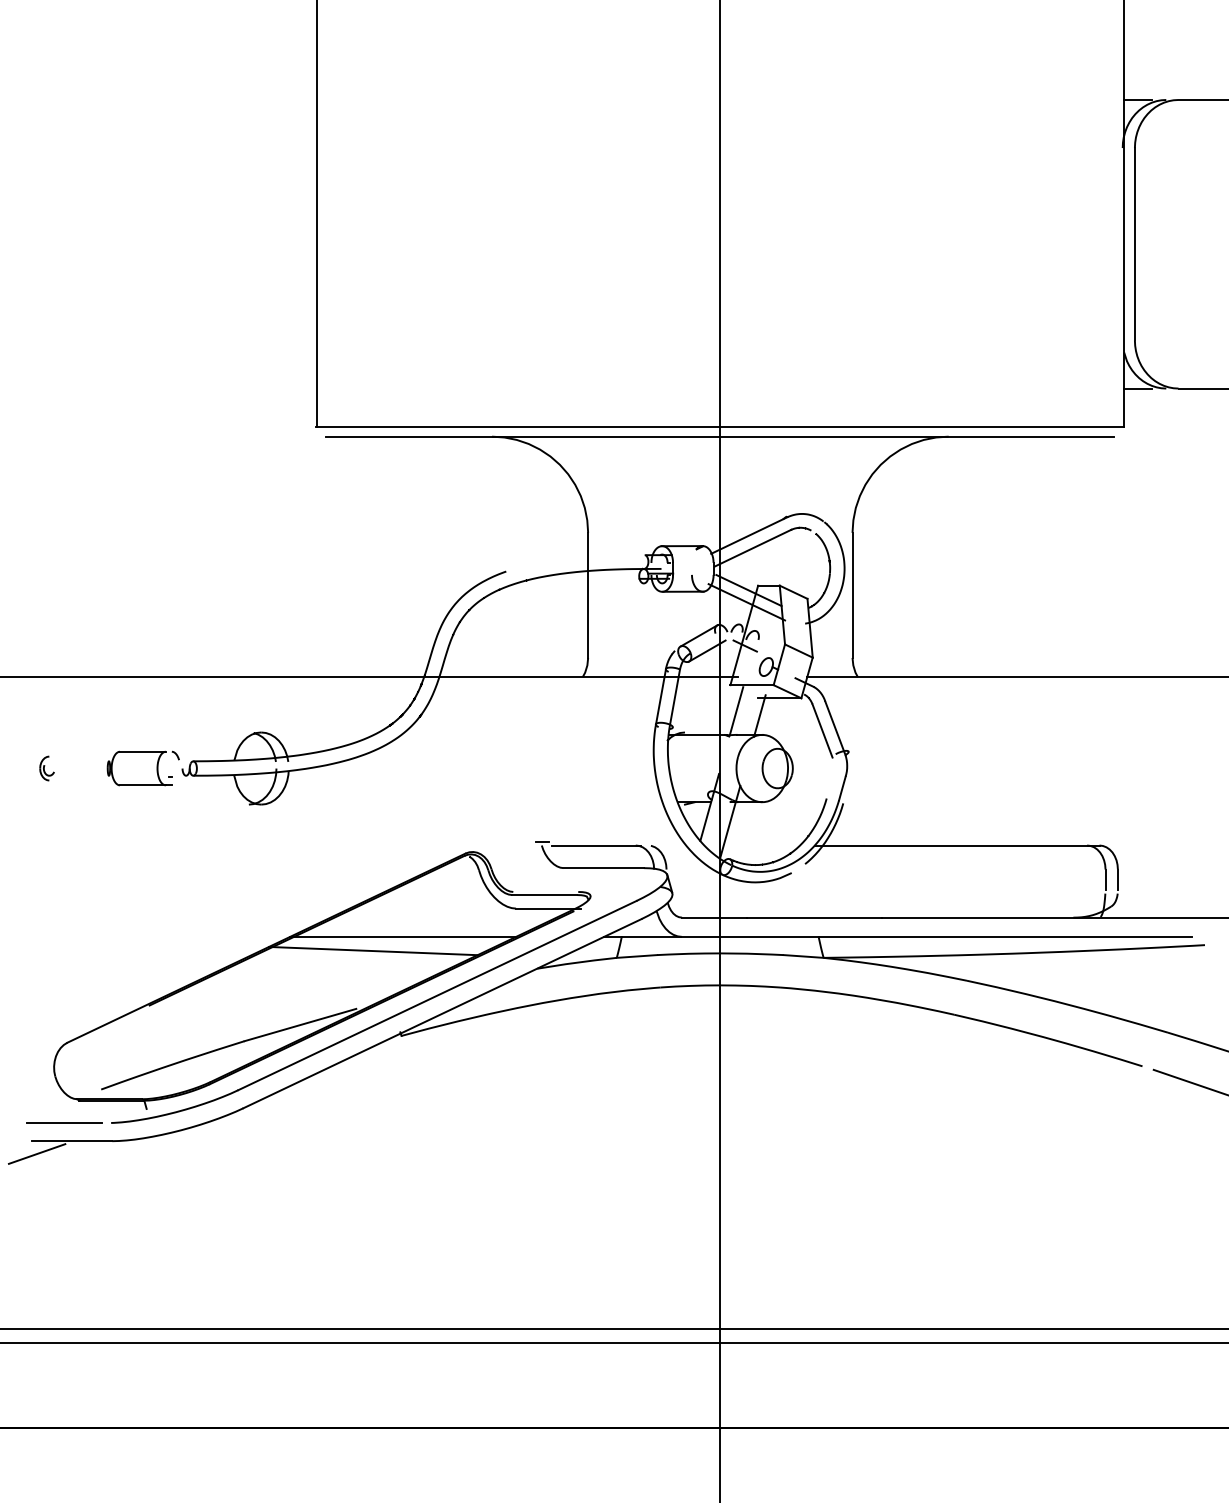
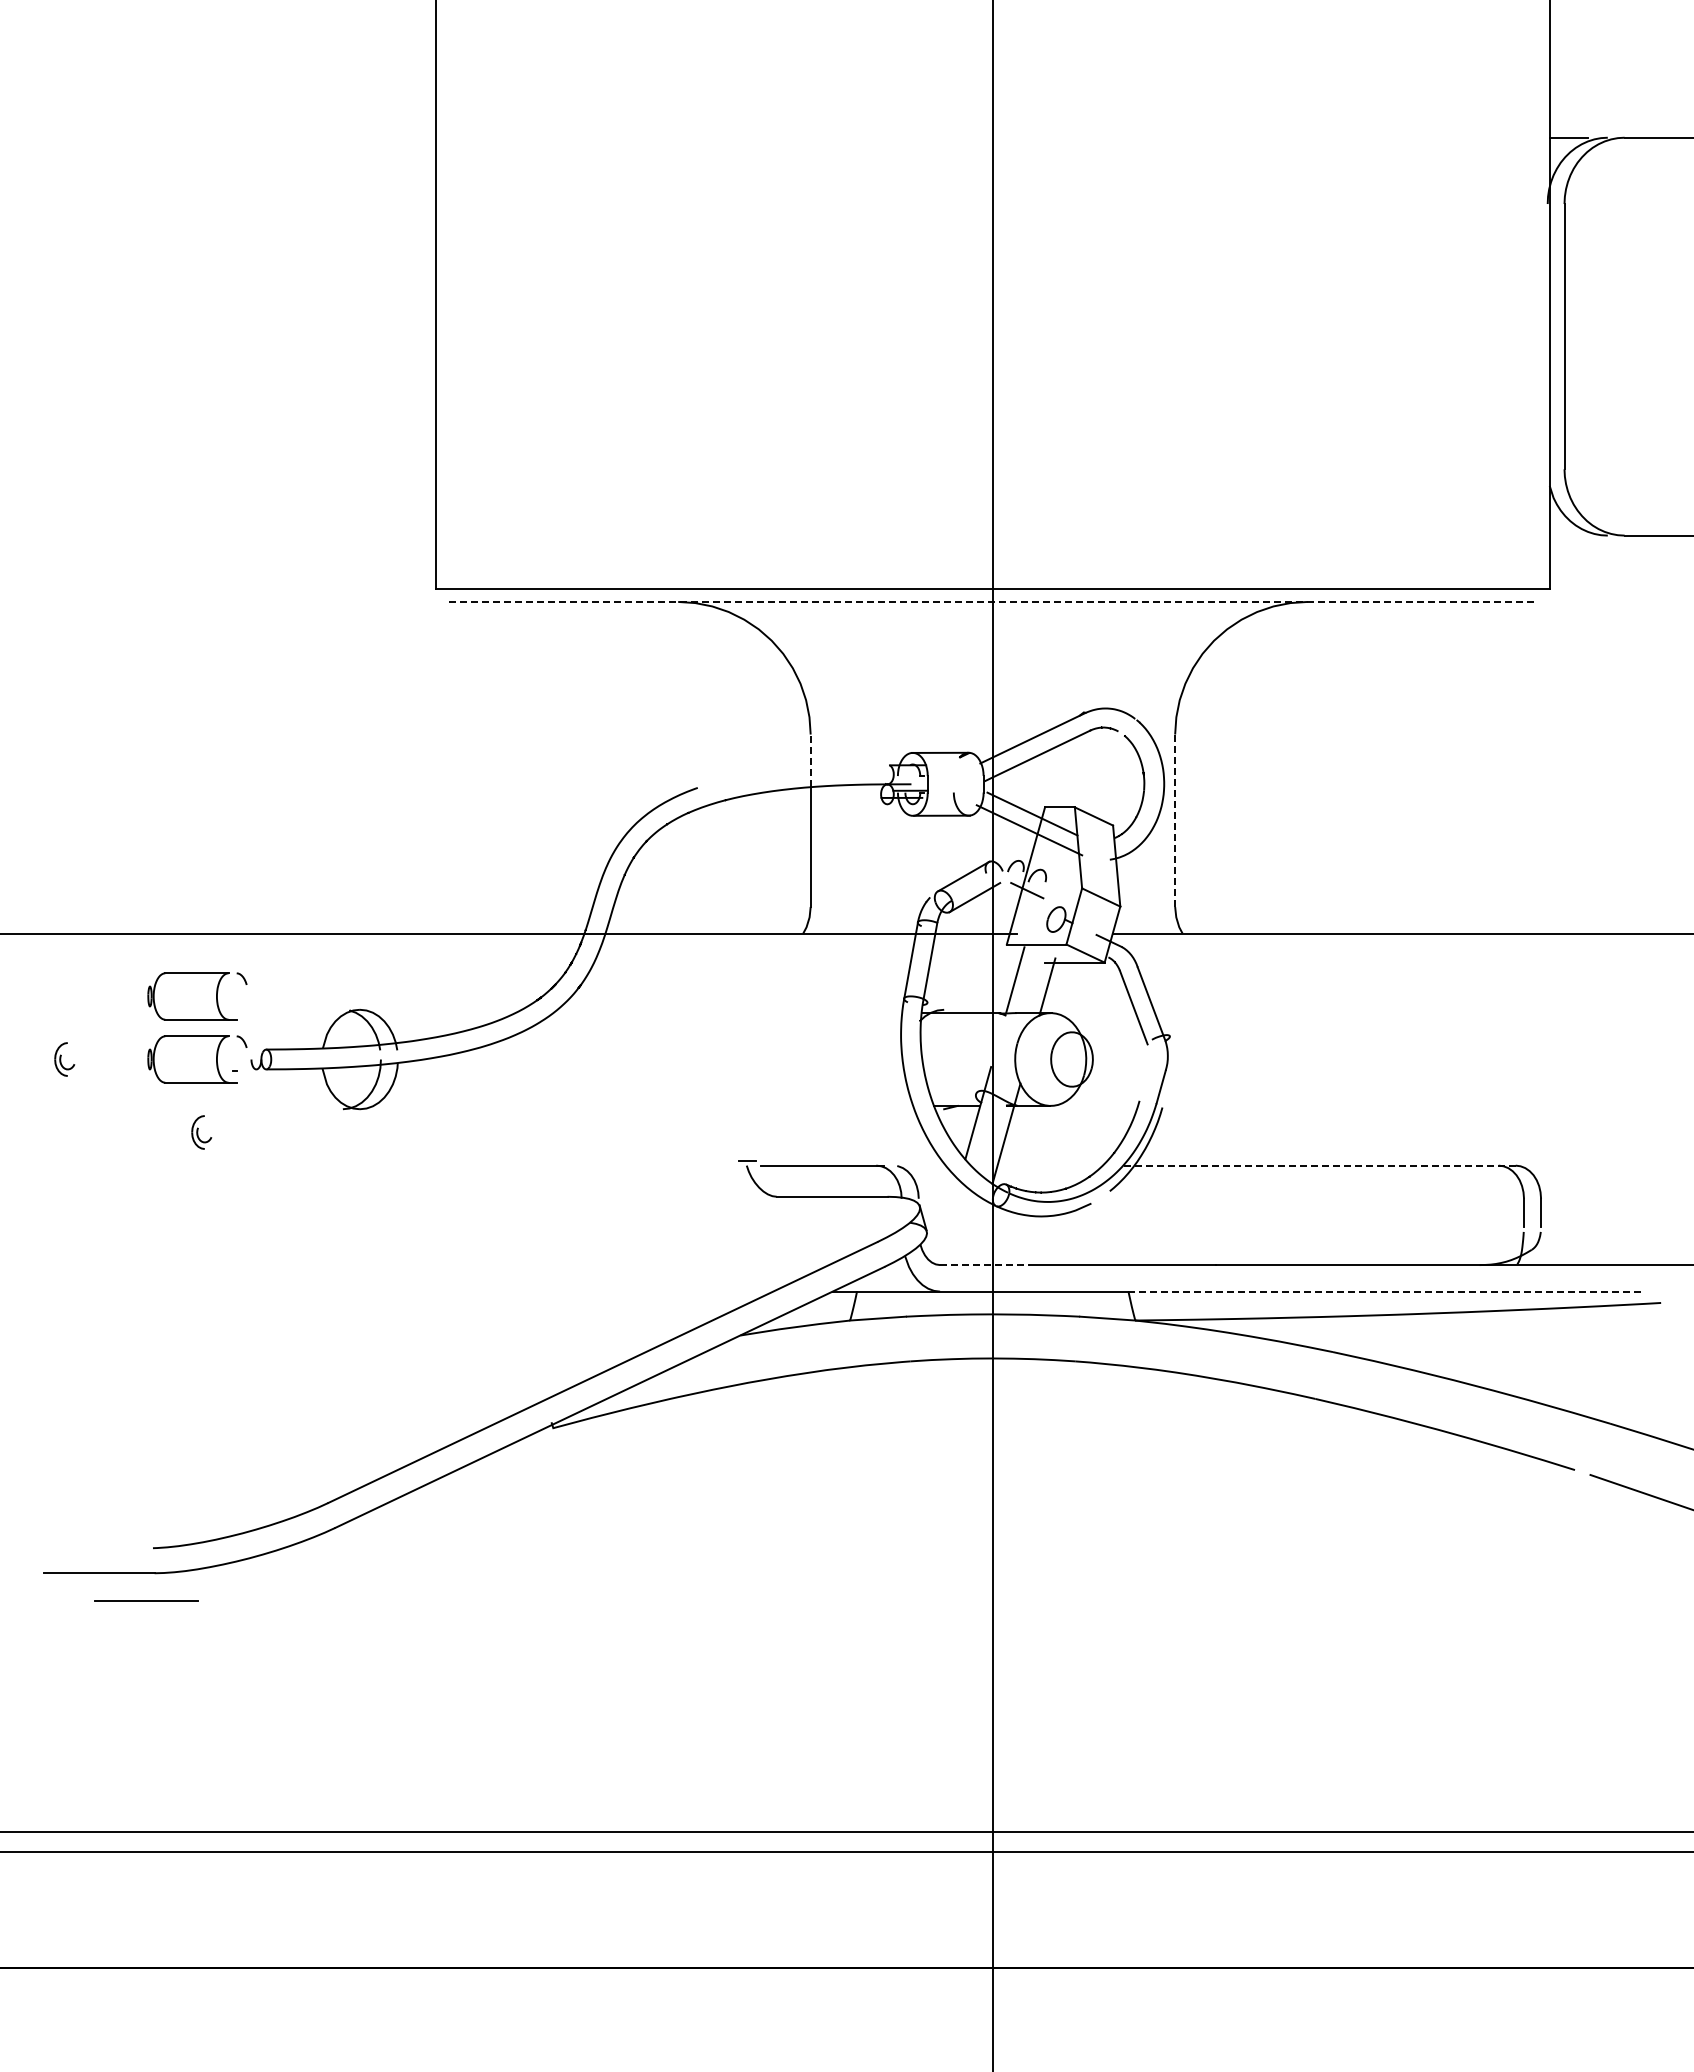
line: (1137, 388) -> (1568, 535), removed
line: (720, 436) -> (993, 601), solid -> dashed
line: (588, 551) -> (810, 760), solid -> dashed
line: (852, 595) -> (1175, 820), solid -> dashed
part: (143, 722) -> (197, 996), added
part: (146, 821) -> (201, 1132), added
line: (957, 845) -> (1319, 1165), solid -> dashed
line: (714, 917) -> (984, 1265), solid -> dashed
line: (1005, 936) -> (1386, 1291), solid -> dashed
part: (321, 980) -> (443, 1351), removed
line: (64, 1122) -> (146, 1600), moved
line: (36, 1153) -> (50, 1590), removed

